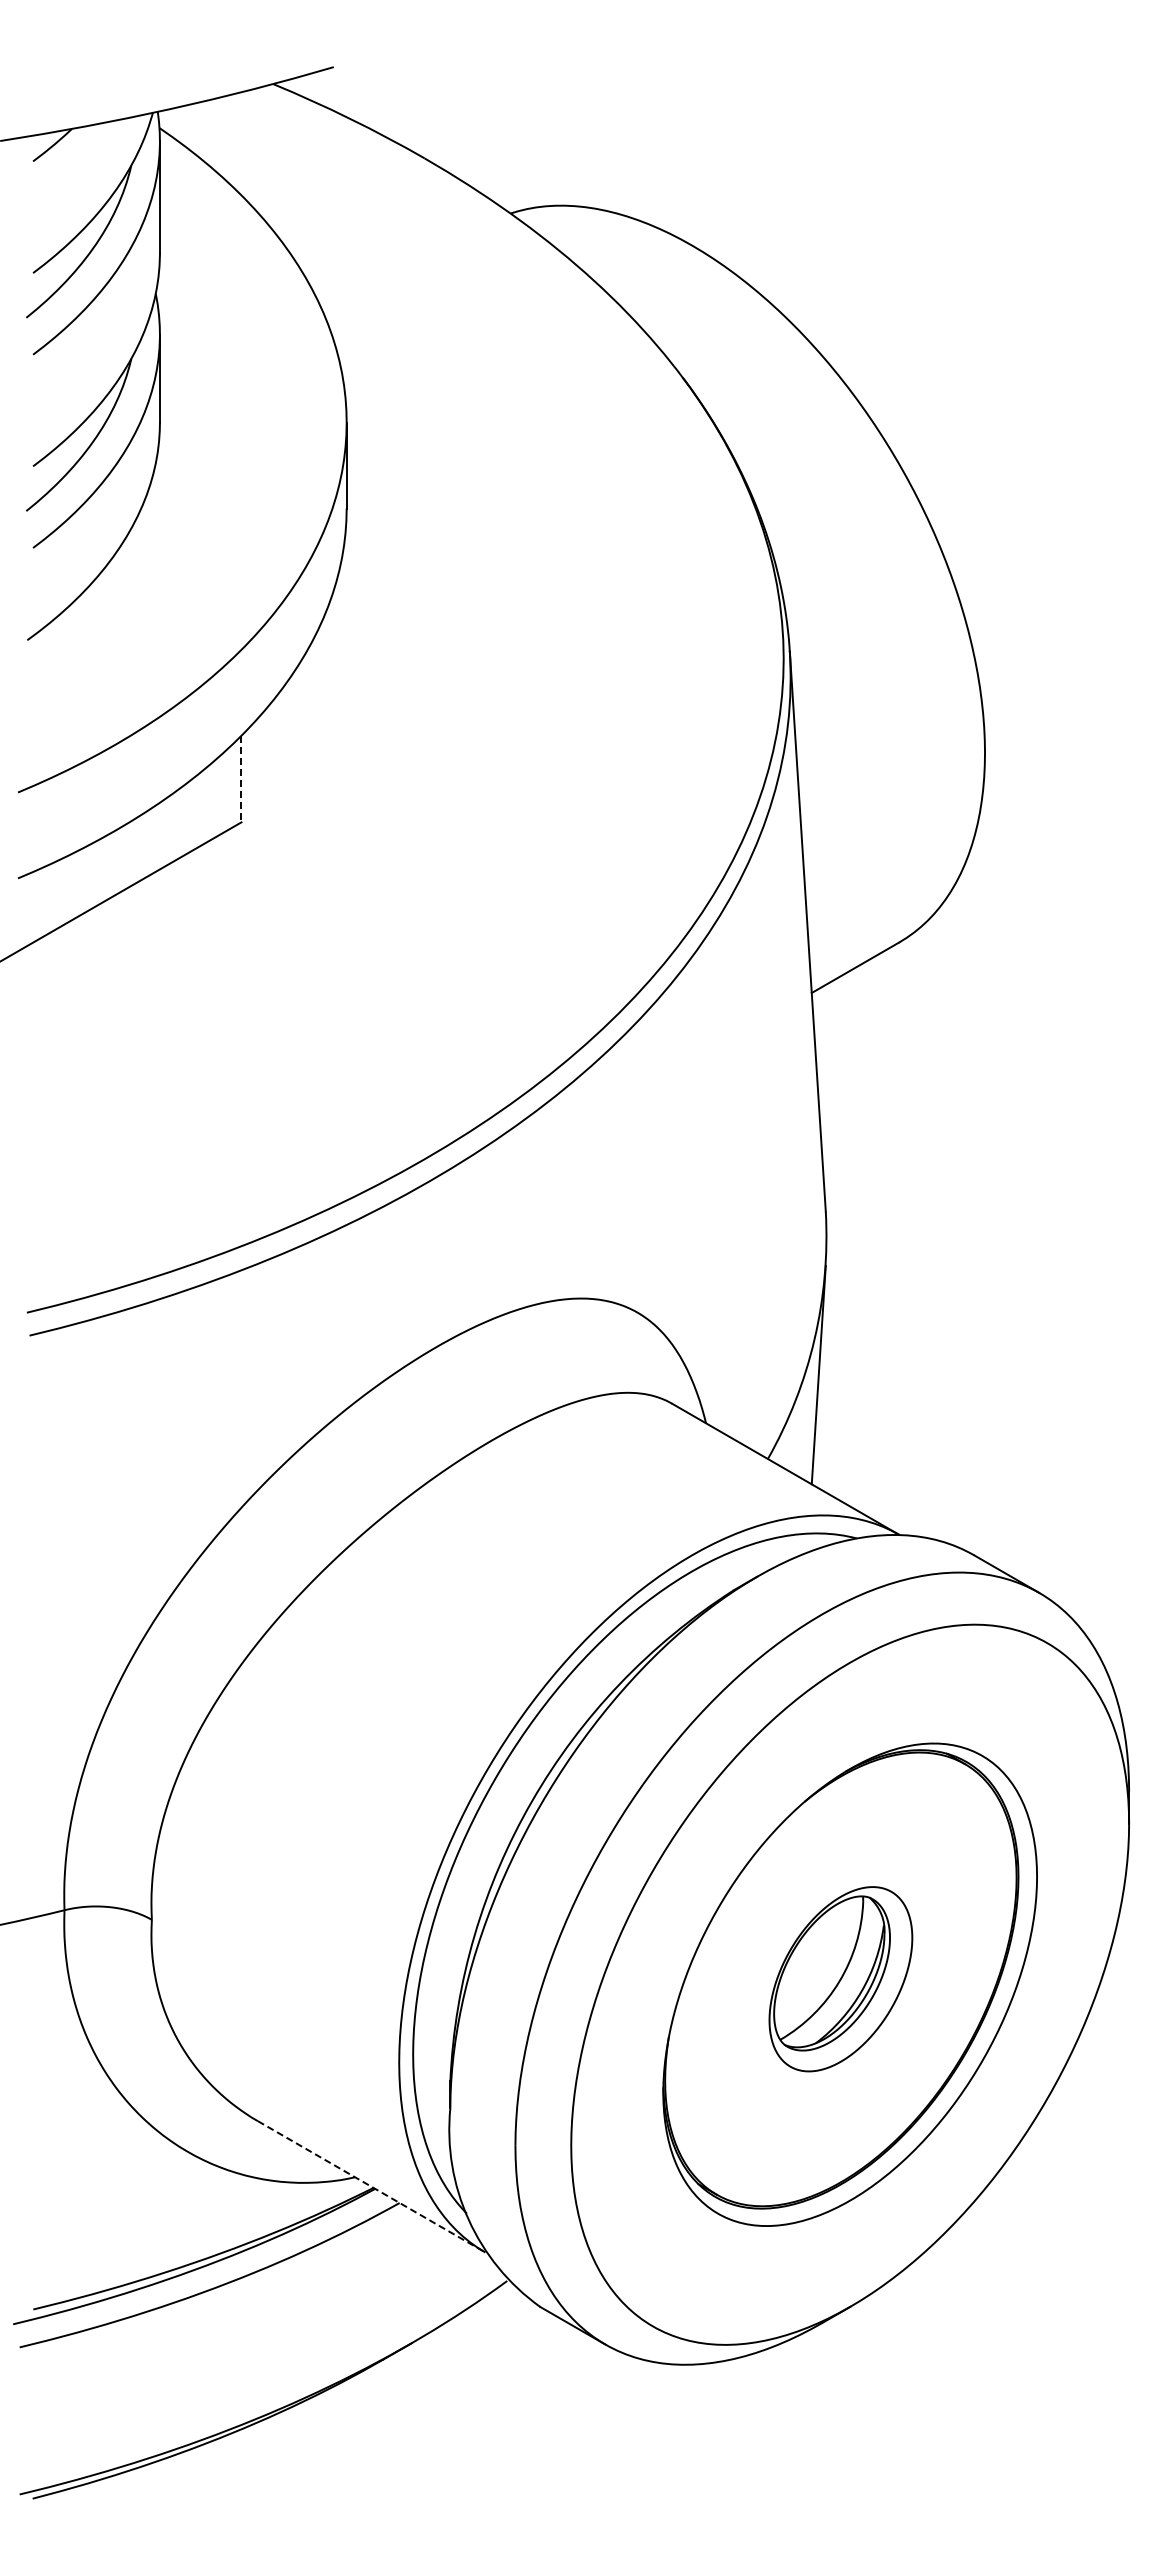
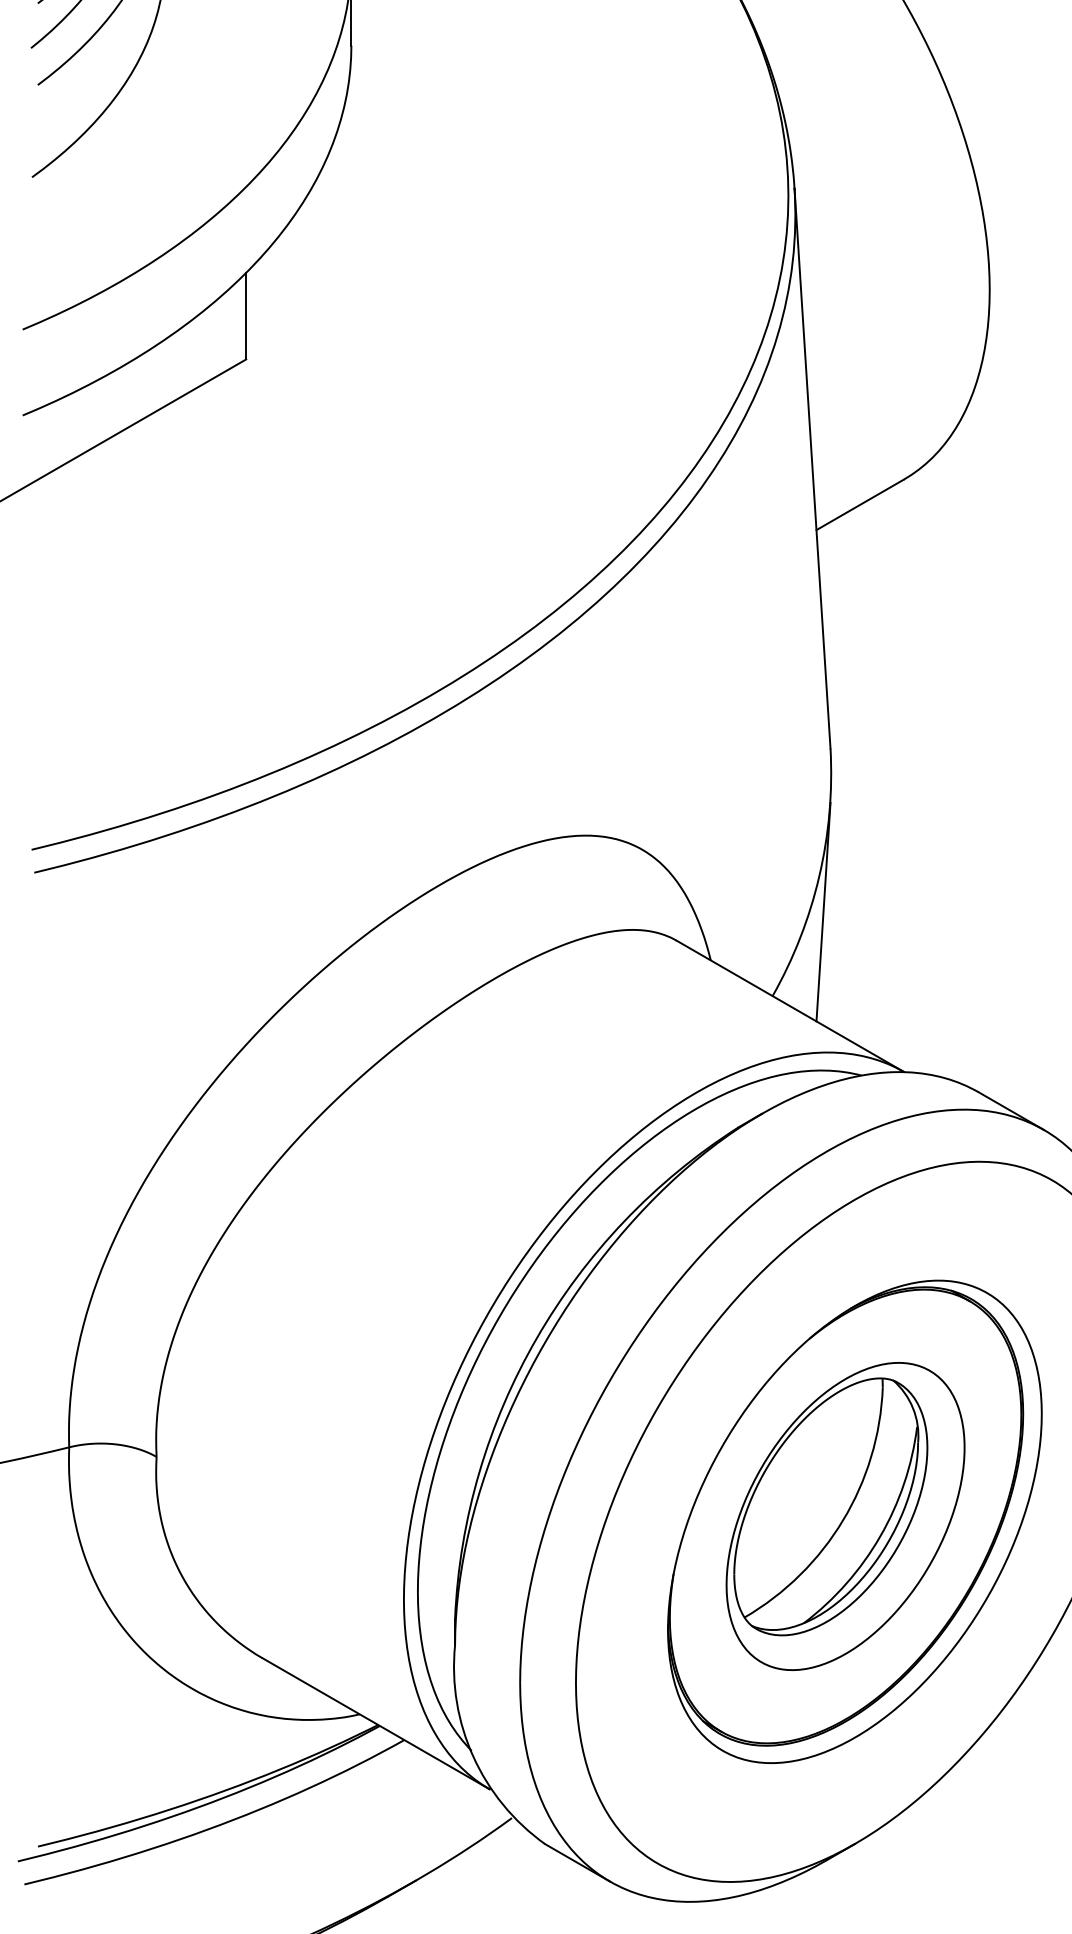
line: (241, 779) -> (246, 316), dashed -> solid
part: (840, 1978) -> (845, 1515), size x1.67
line: (371, 2186) -> (376, 1723), dashed -> solid

